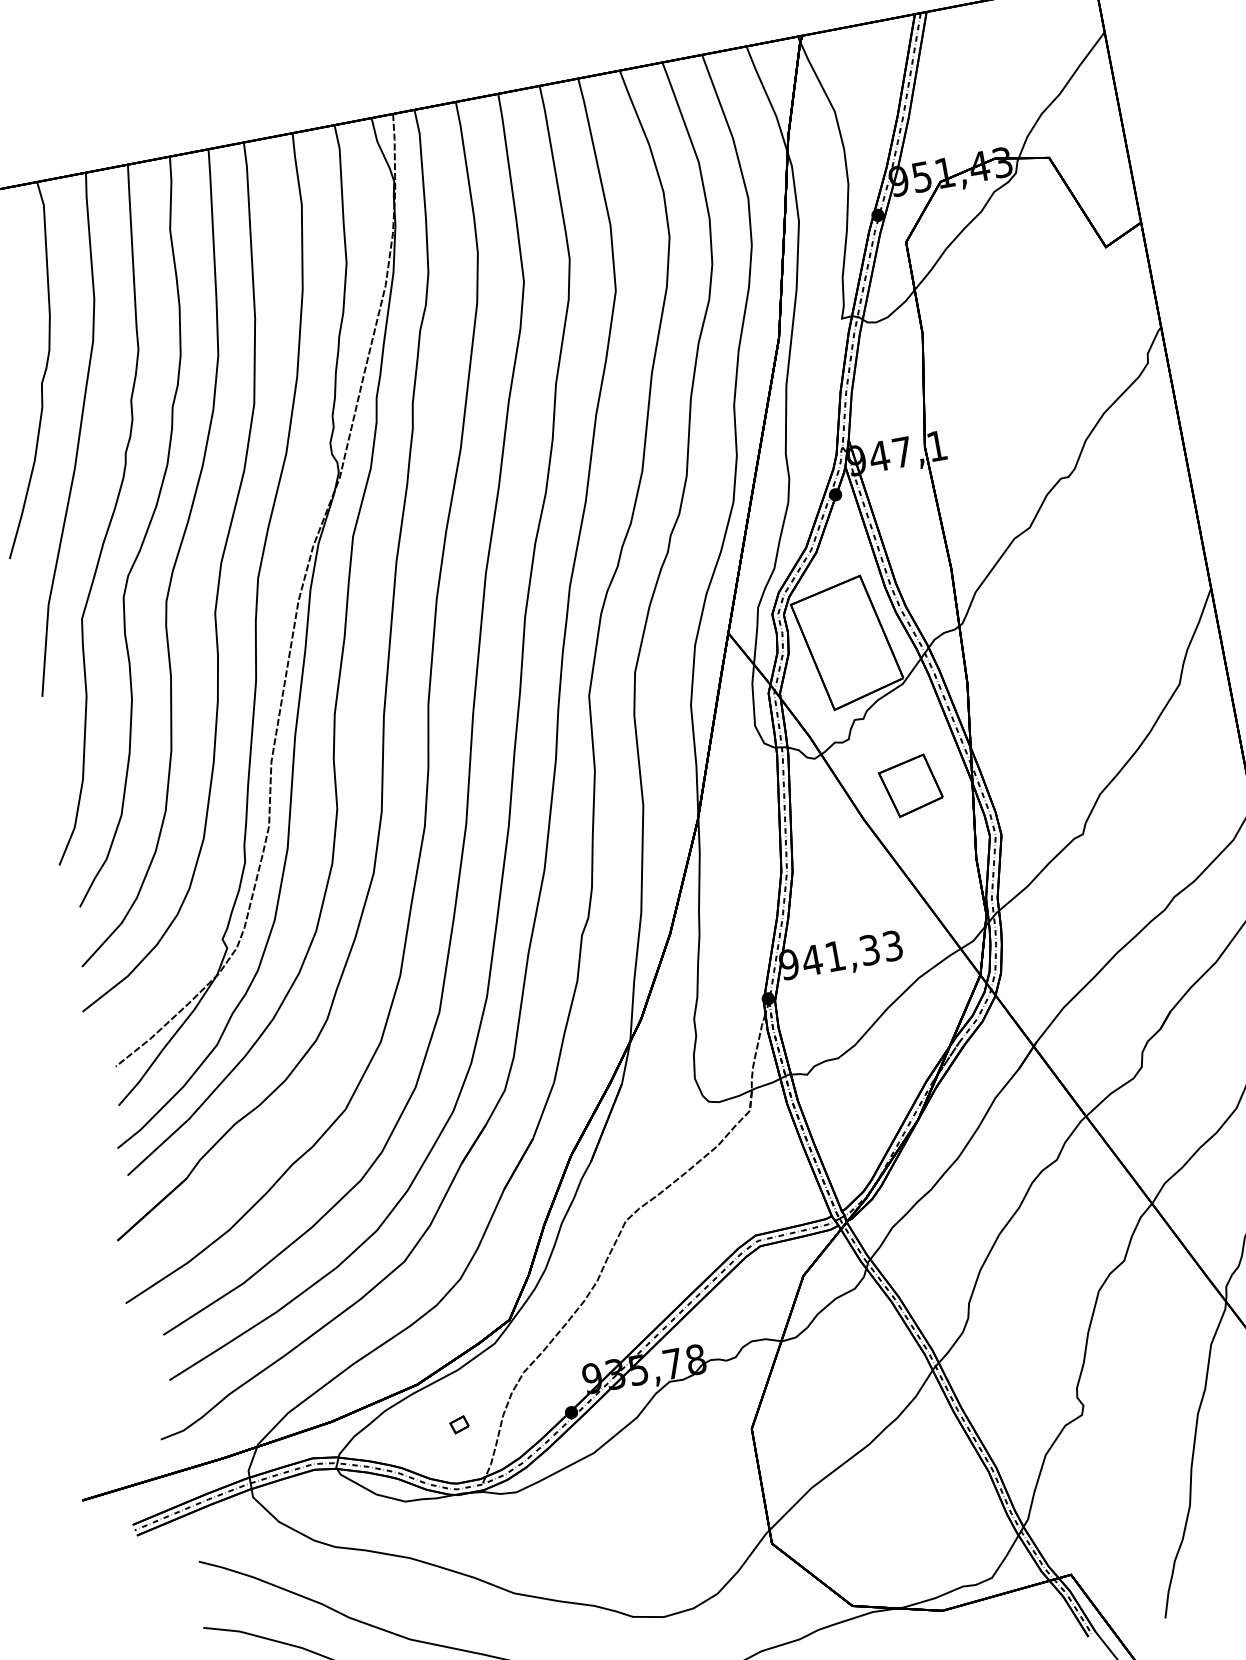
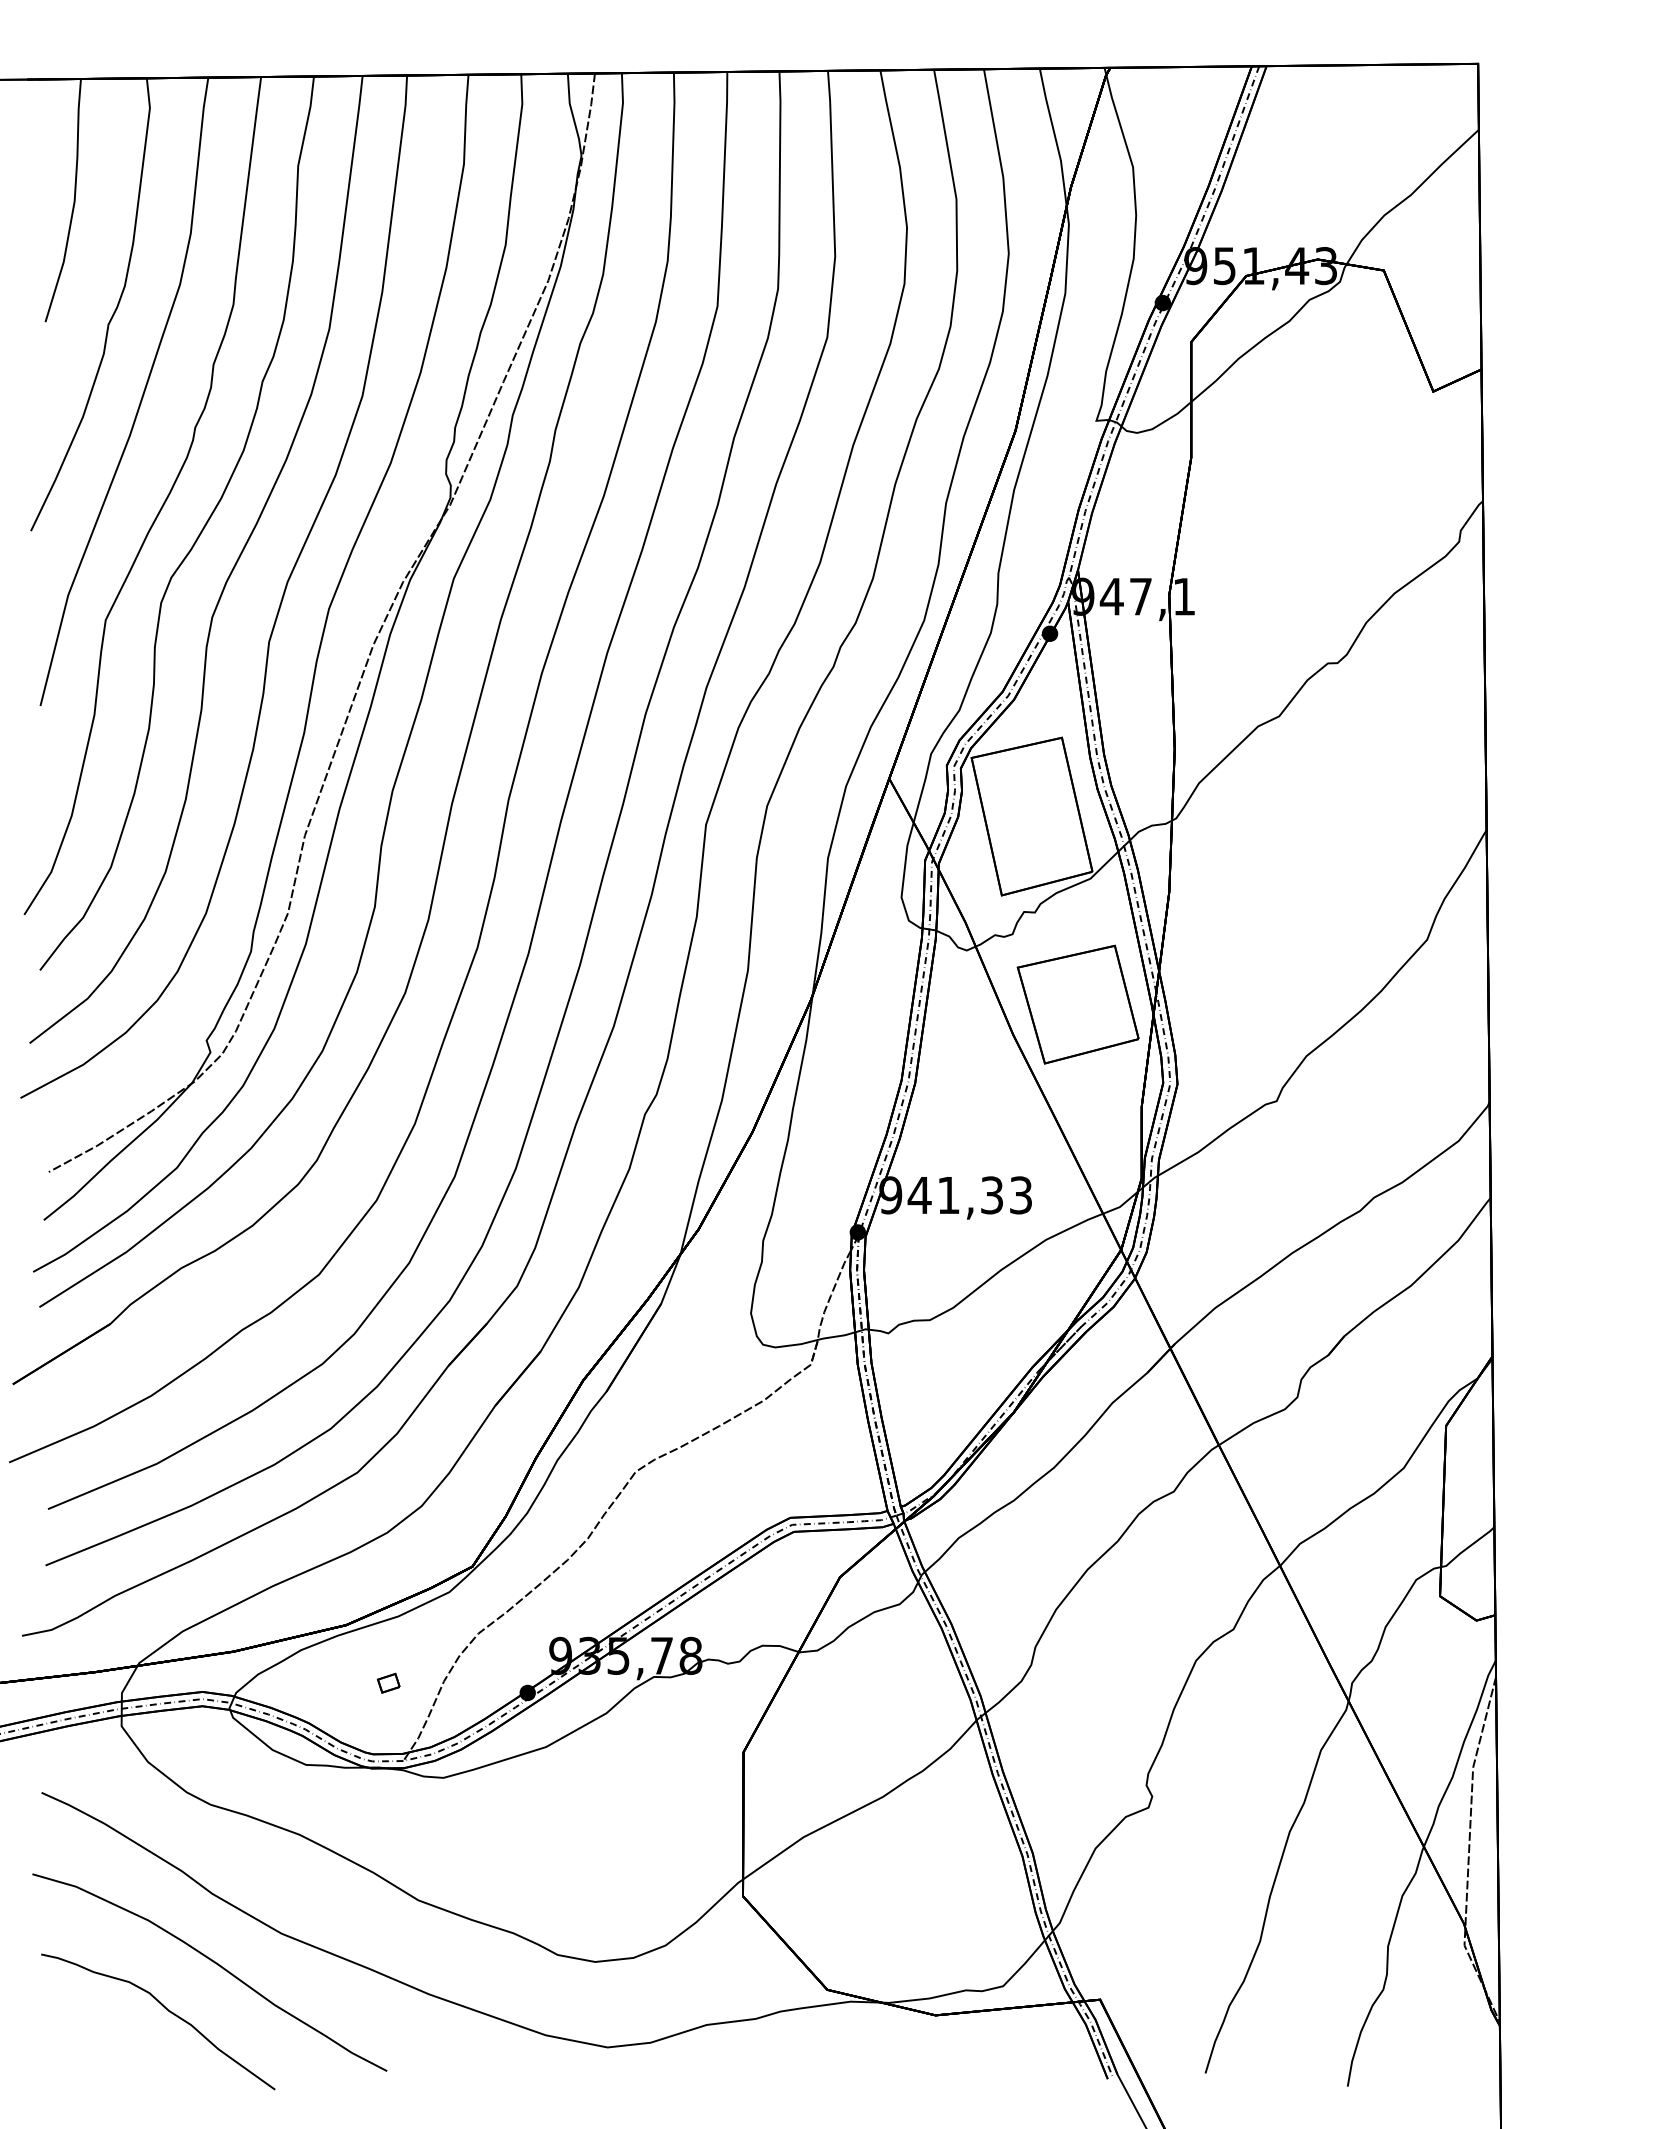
part: (910, 785) -> (1077, 1004), size x1.67

